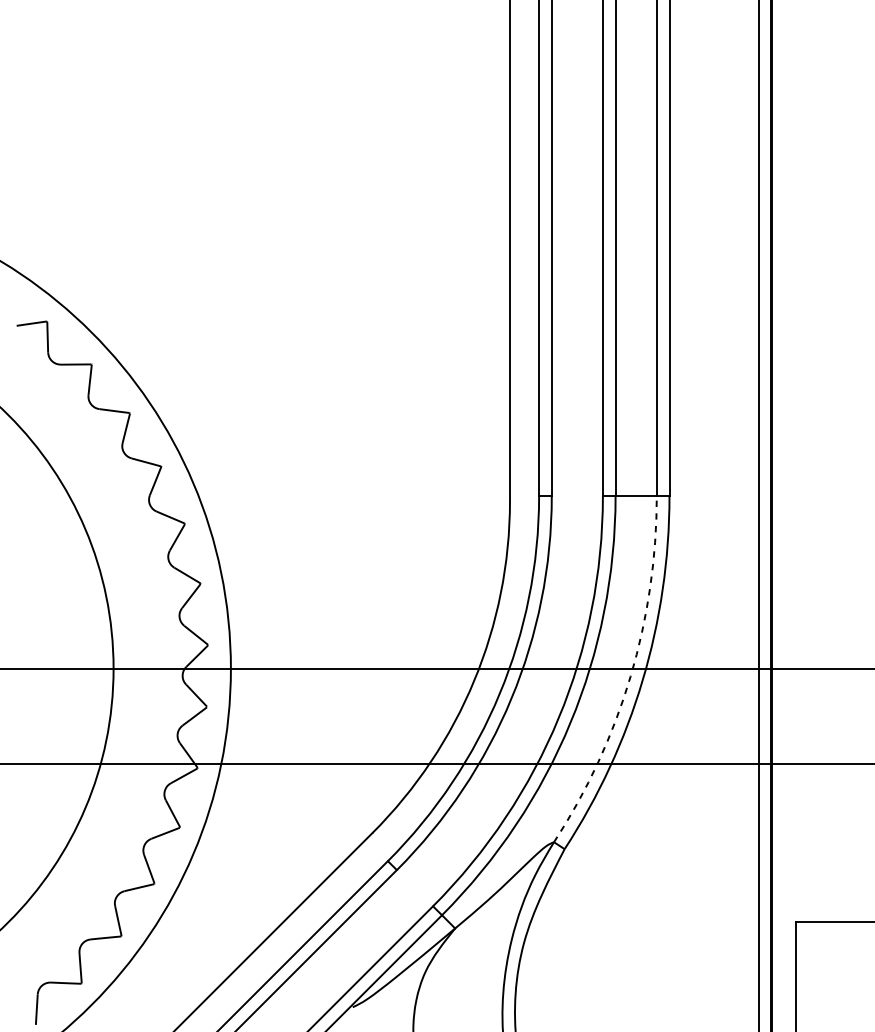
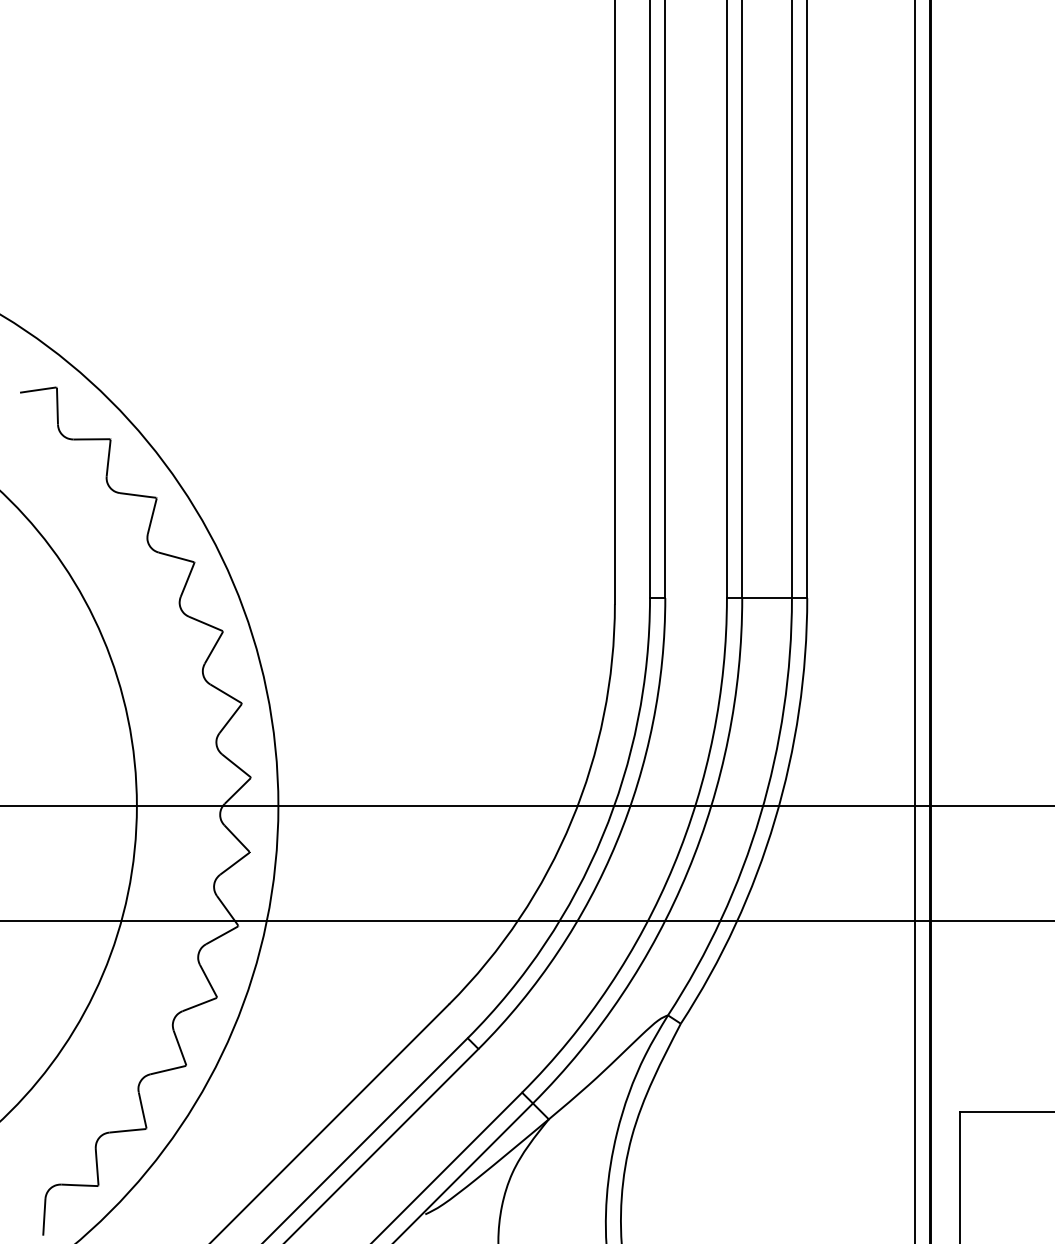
arc: (630, 676) -> (760, 815), dashed -> solid

